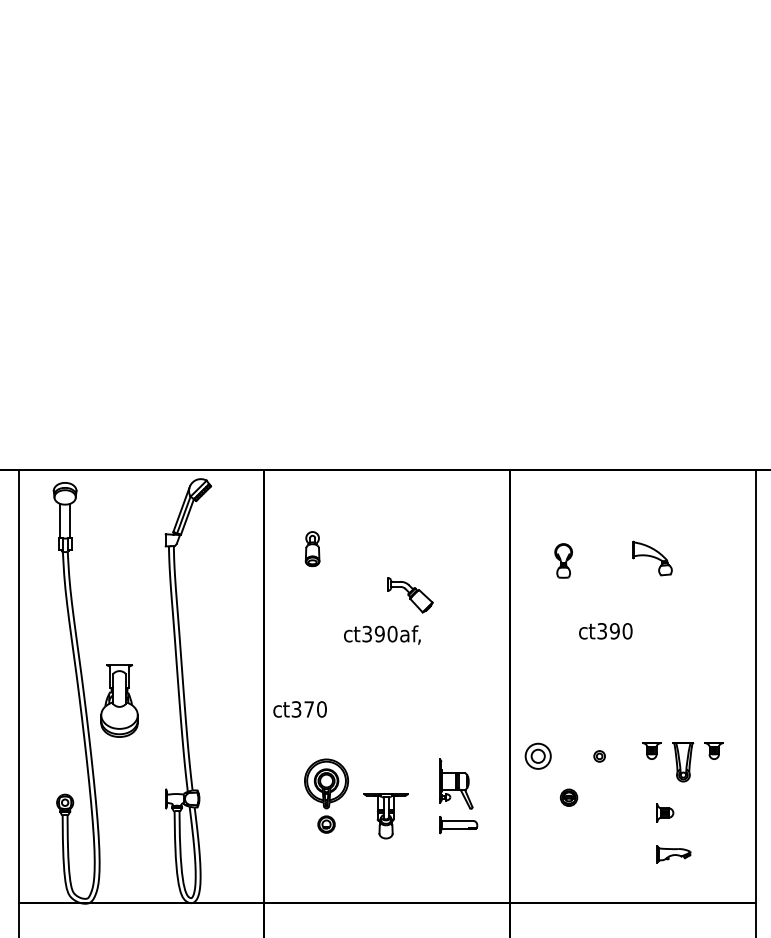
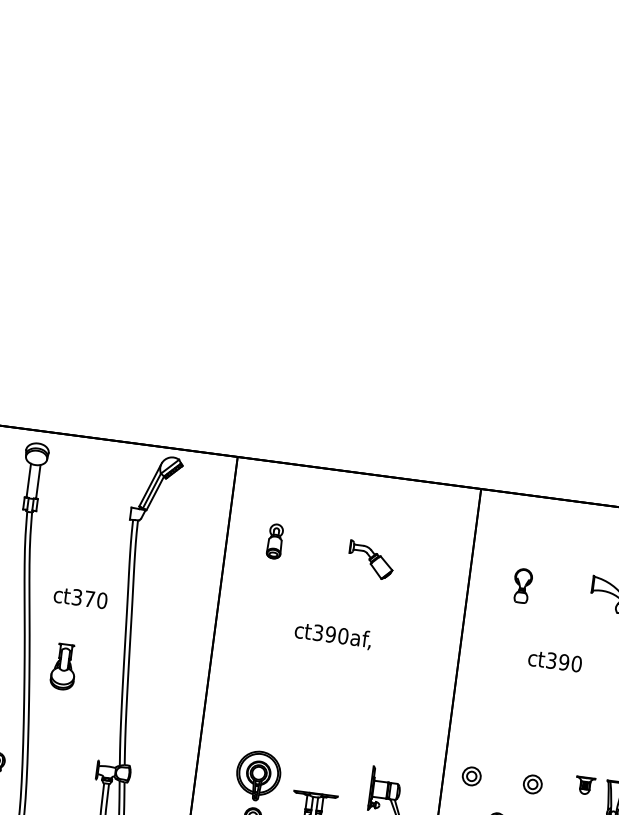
part: (410, 595) -> (371, 560), moved
part: (119, 701) -> (63, 667), size x0.62
text: (299, 709) -> (80, 597), moved
part: (537, 756) -> (471, 776), size x0.71
part: (599, 756) -> (532, 784), size x1.67

